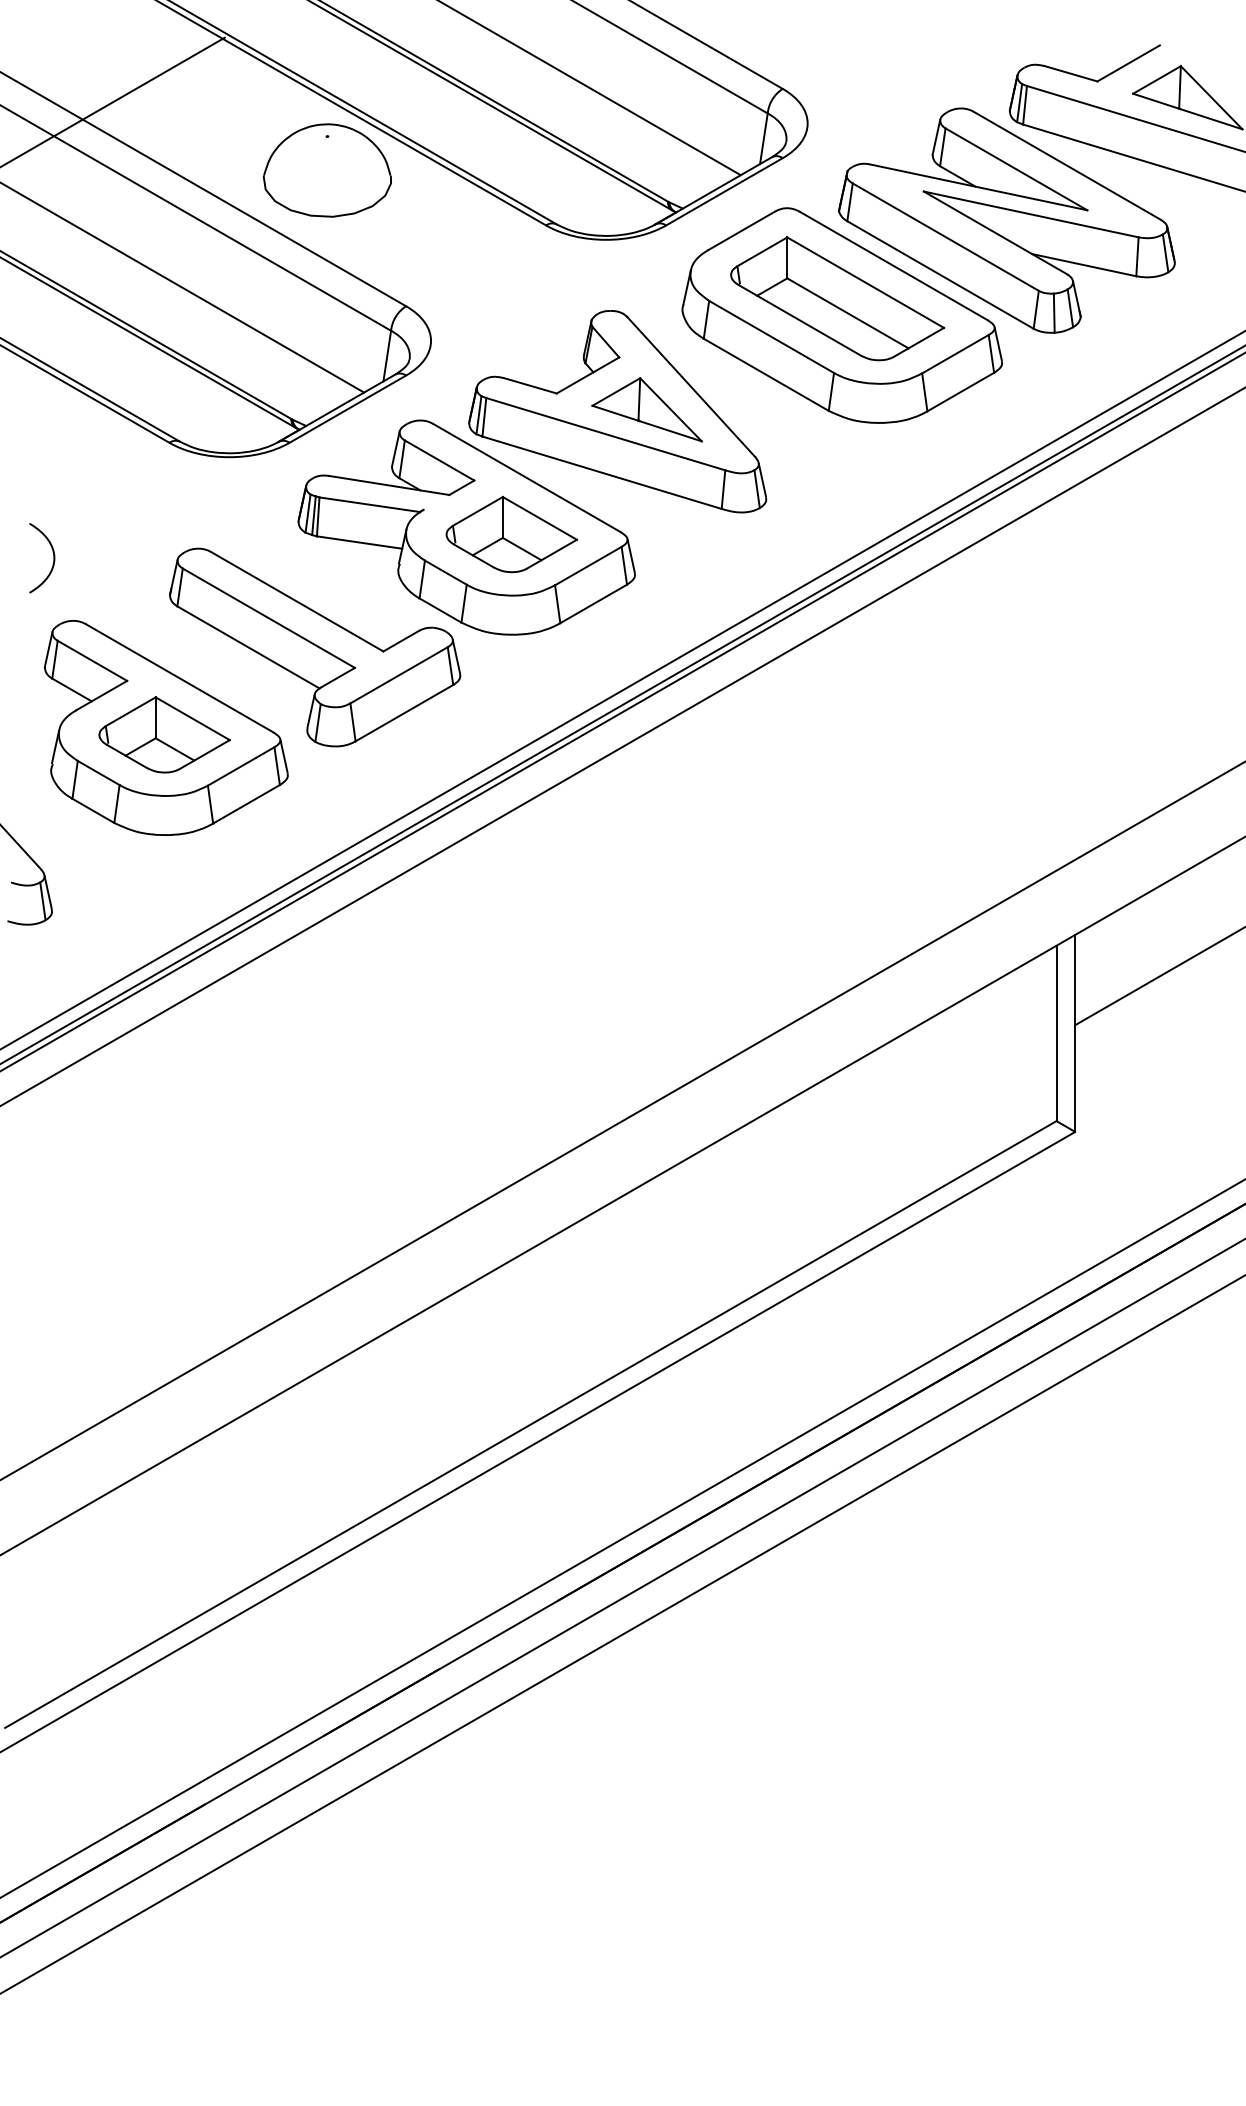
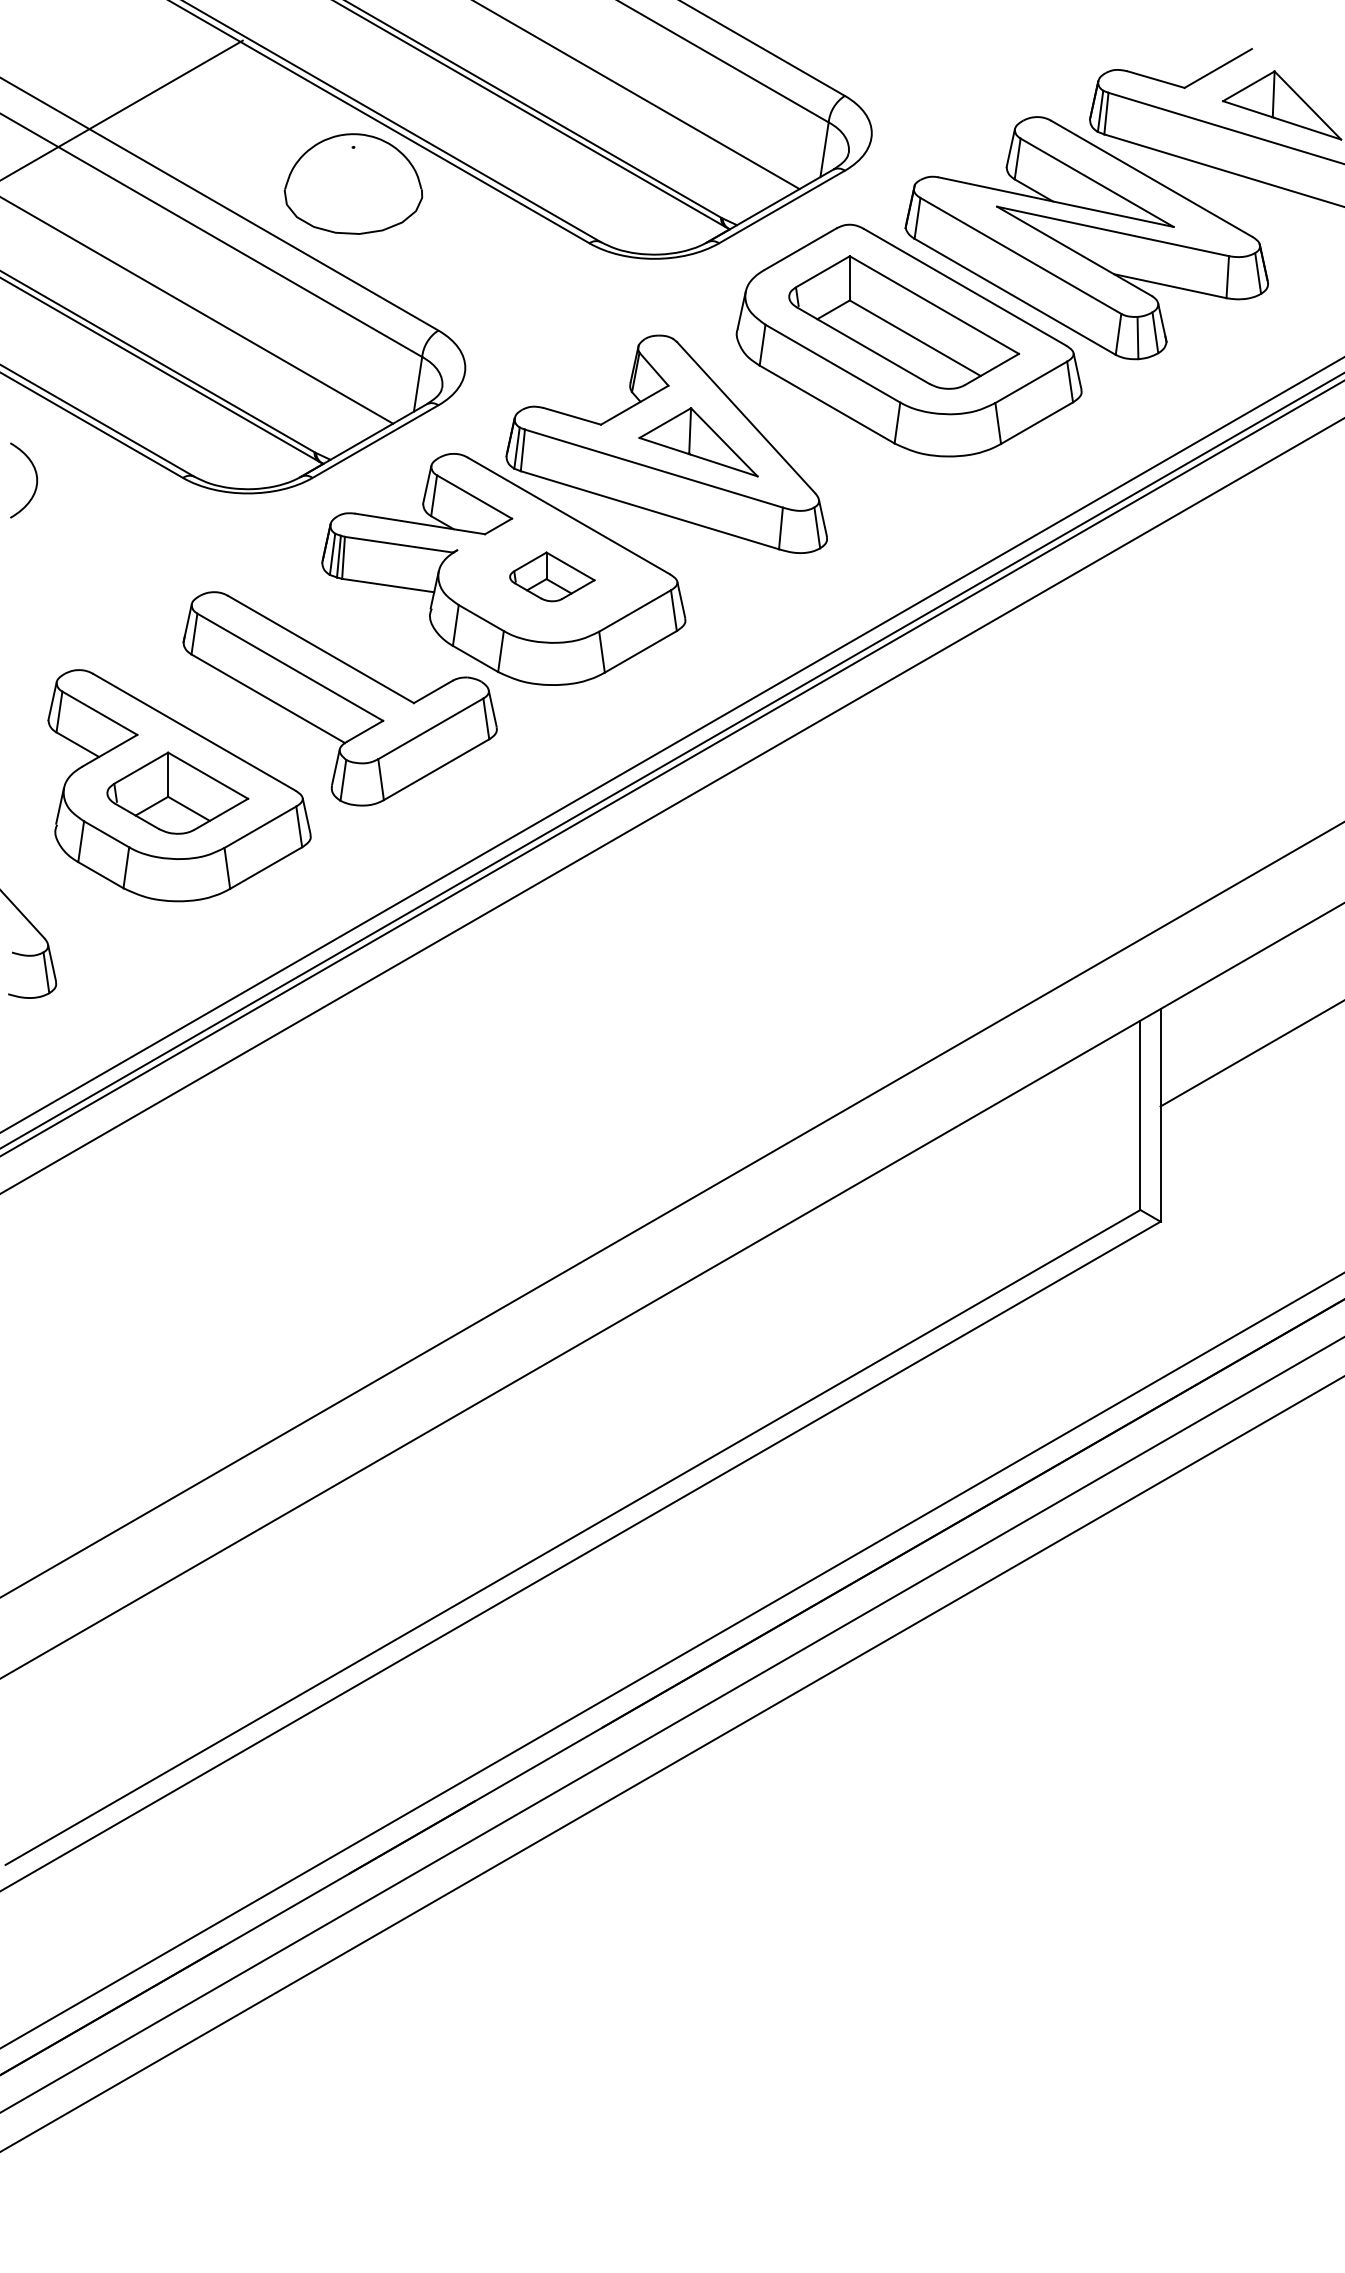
part: (511, 534) -> (552, 576), size x0.6
curve: (53, 558) -> (36, 480), moved

